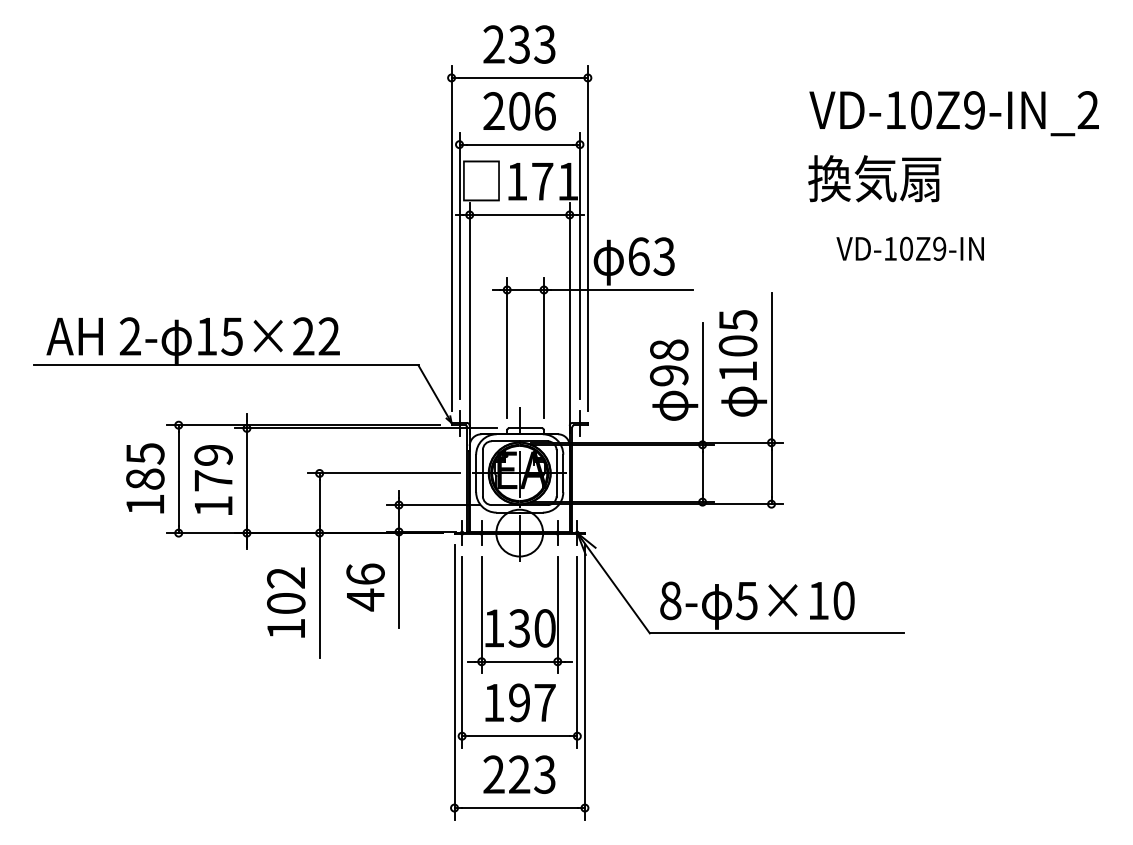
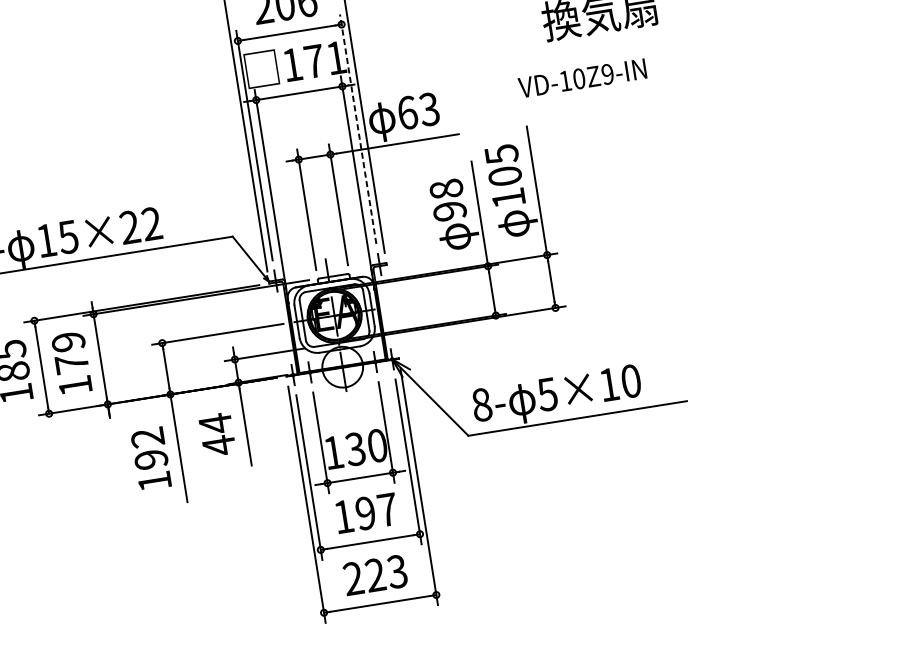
text: (909, 248) -> (581, 78), moved
line: (579, 265) -> (357, 128), solid -> dashed
text: (365, 574) -> (215, 423), 46 -> 44
text: (286, 603) -> (151, 459), 102 -> 192

